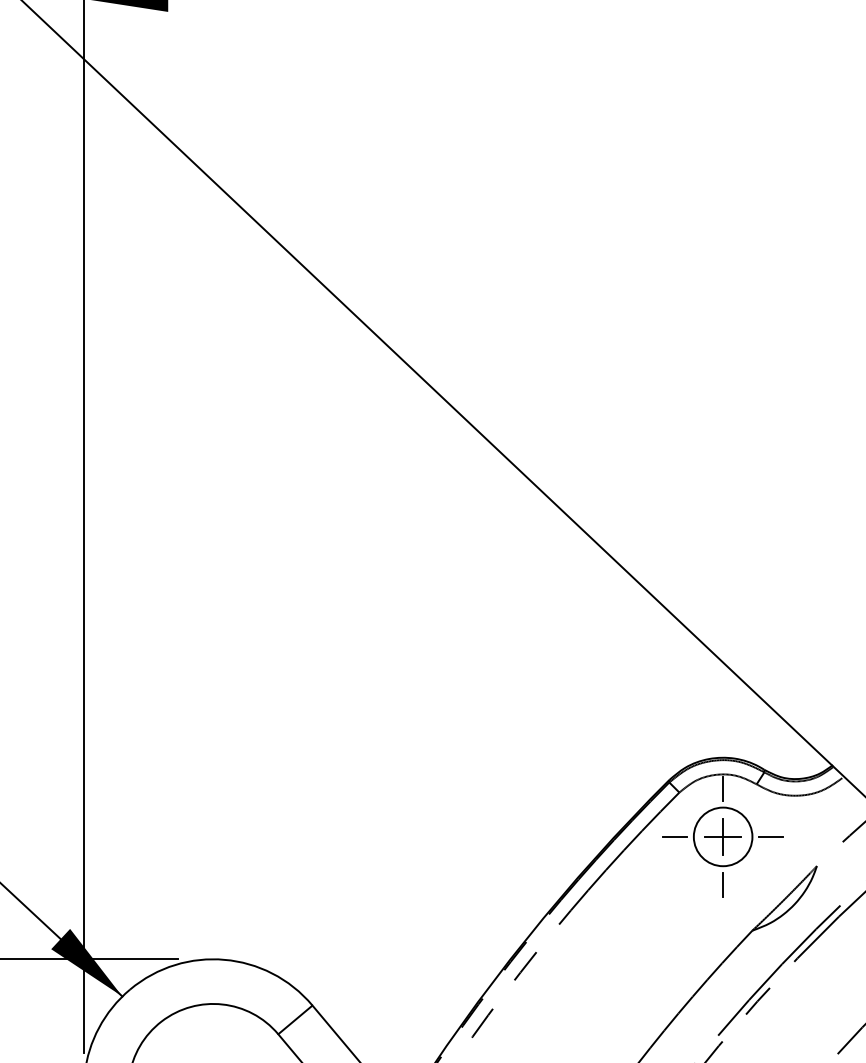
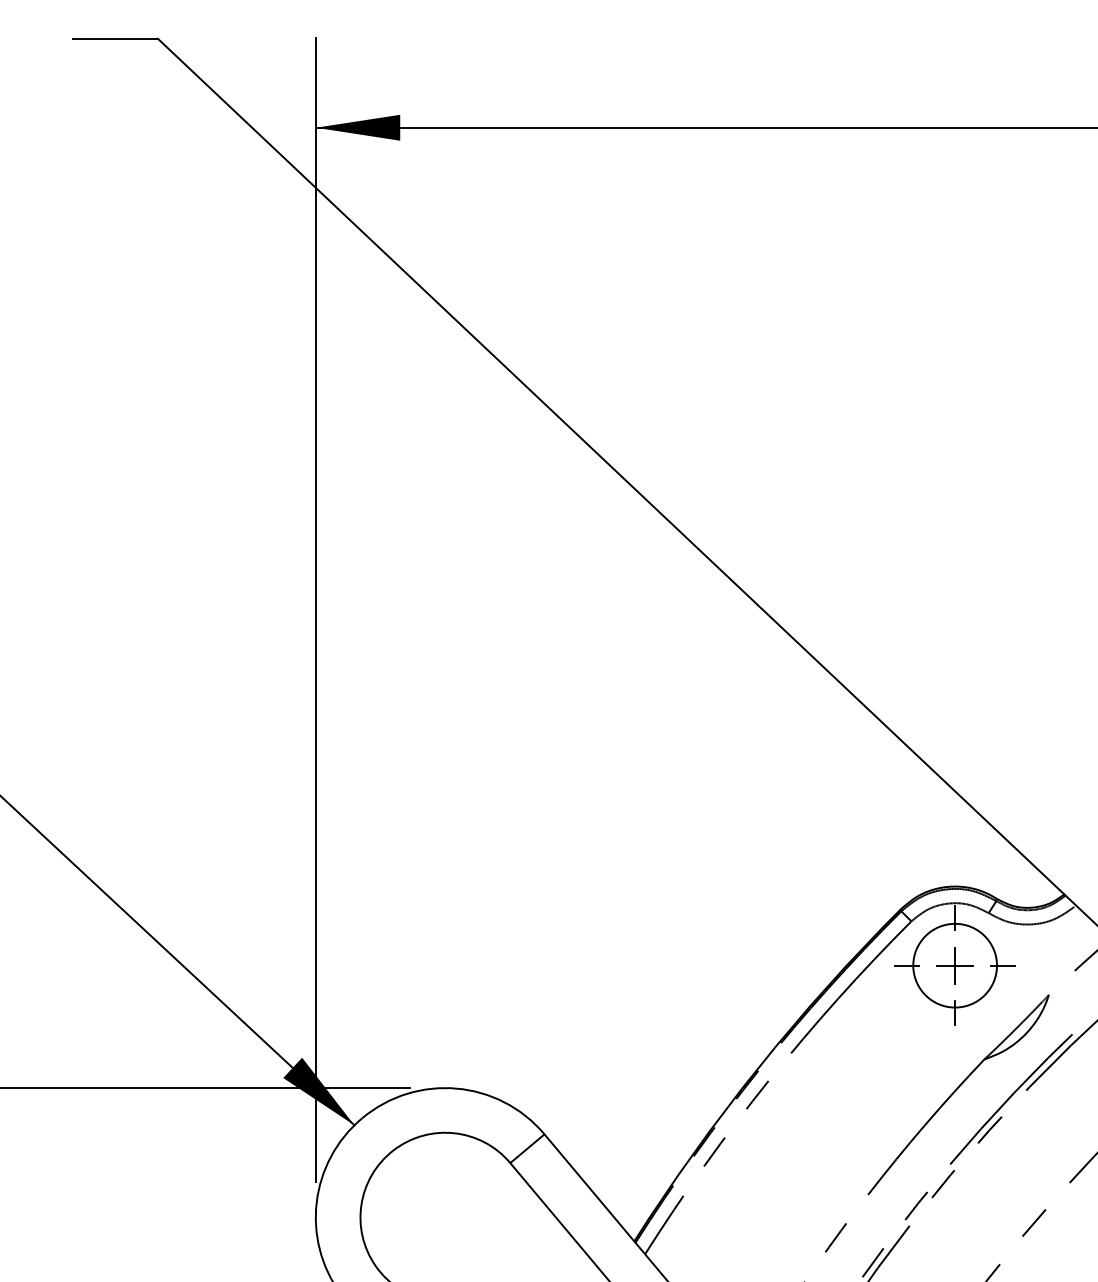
circle: (723, 836) -> (955, 965), size x1.43

